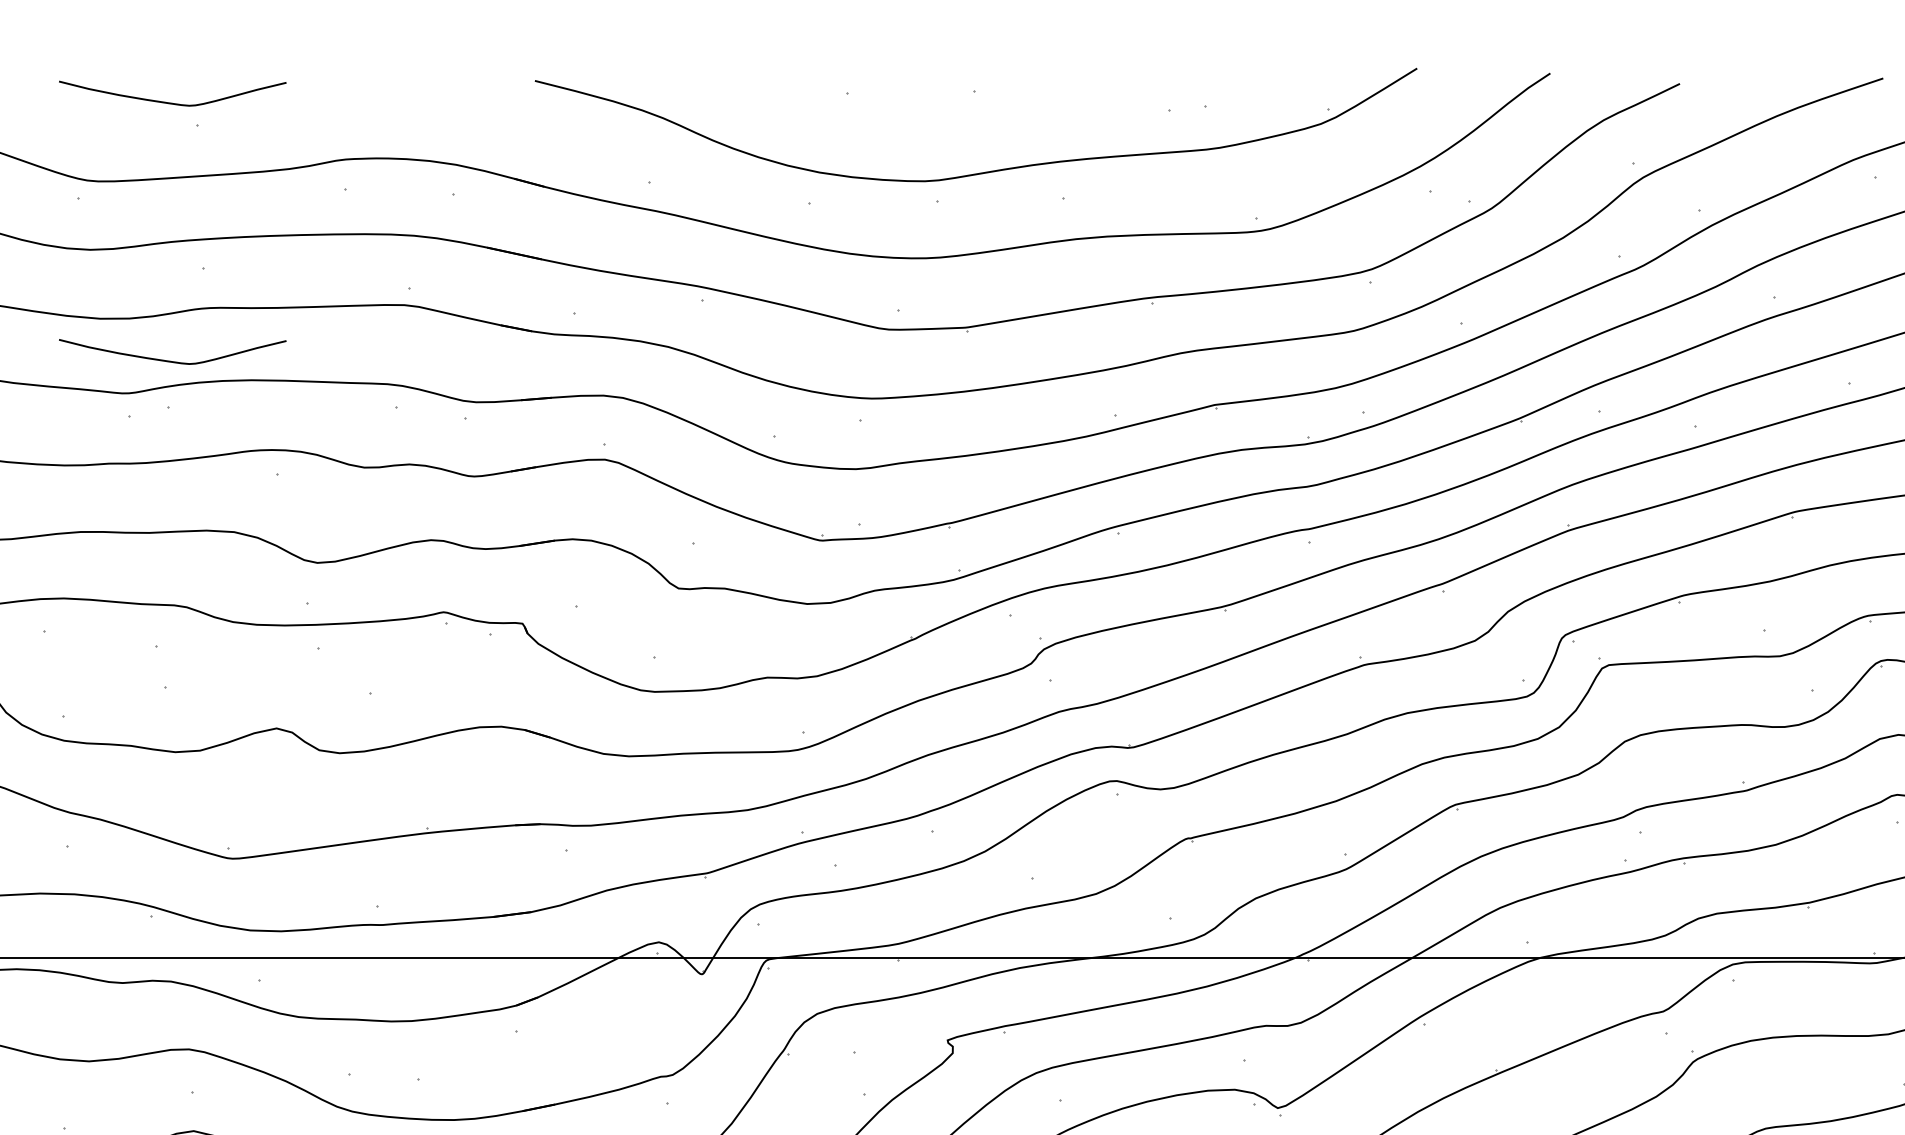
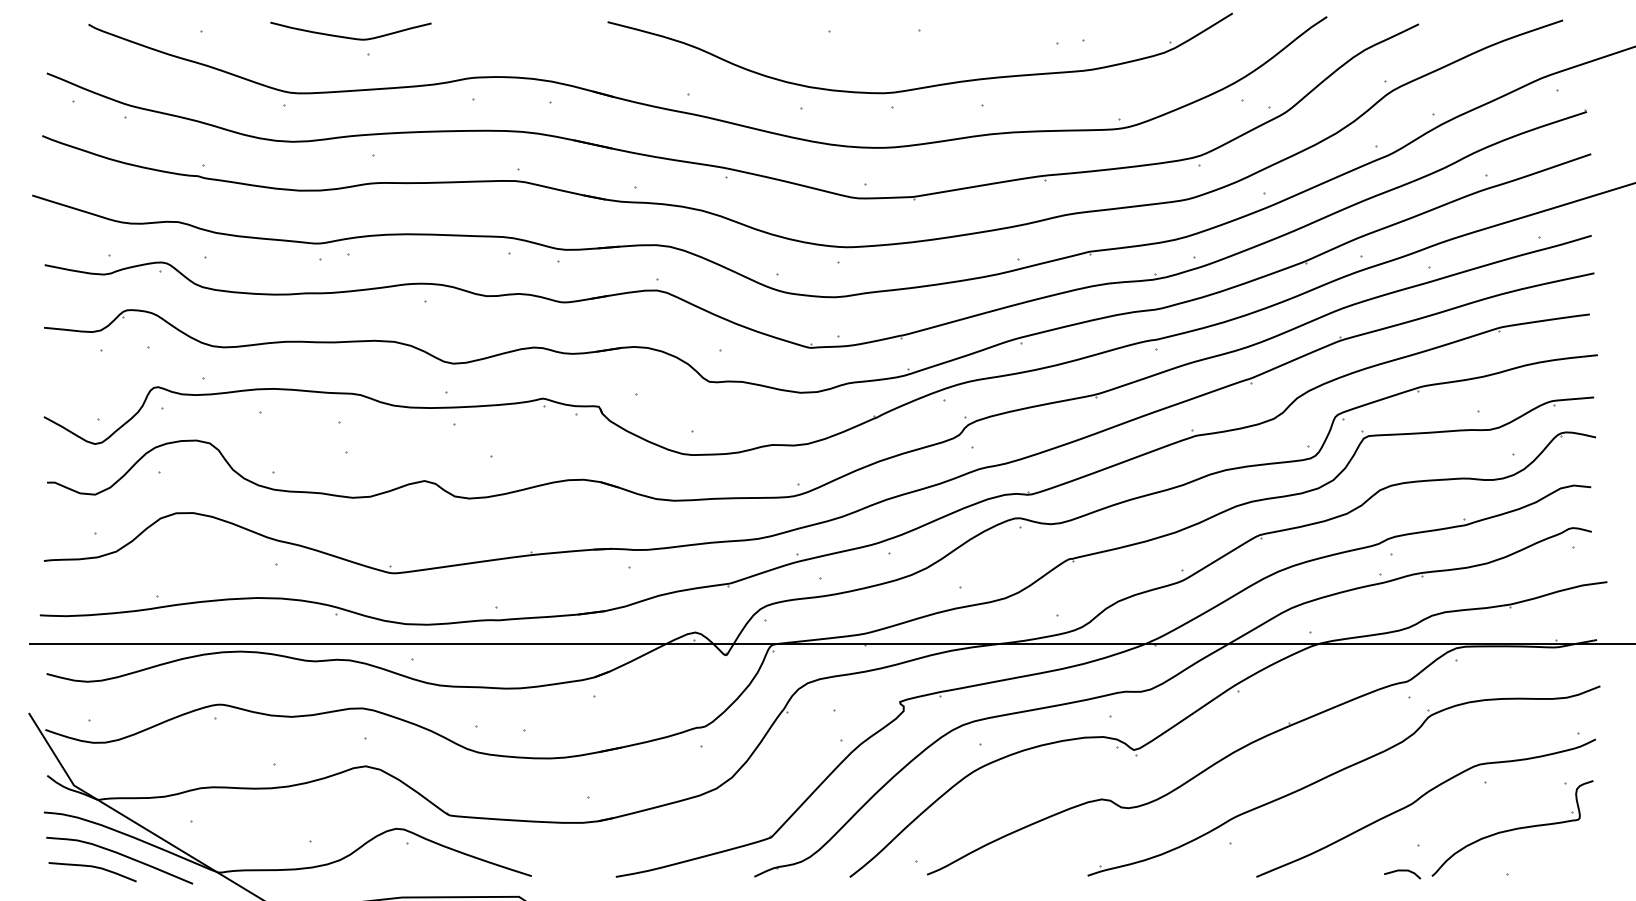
curve: (172, 360) -> (350, 220), removed

